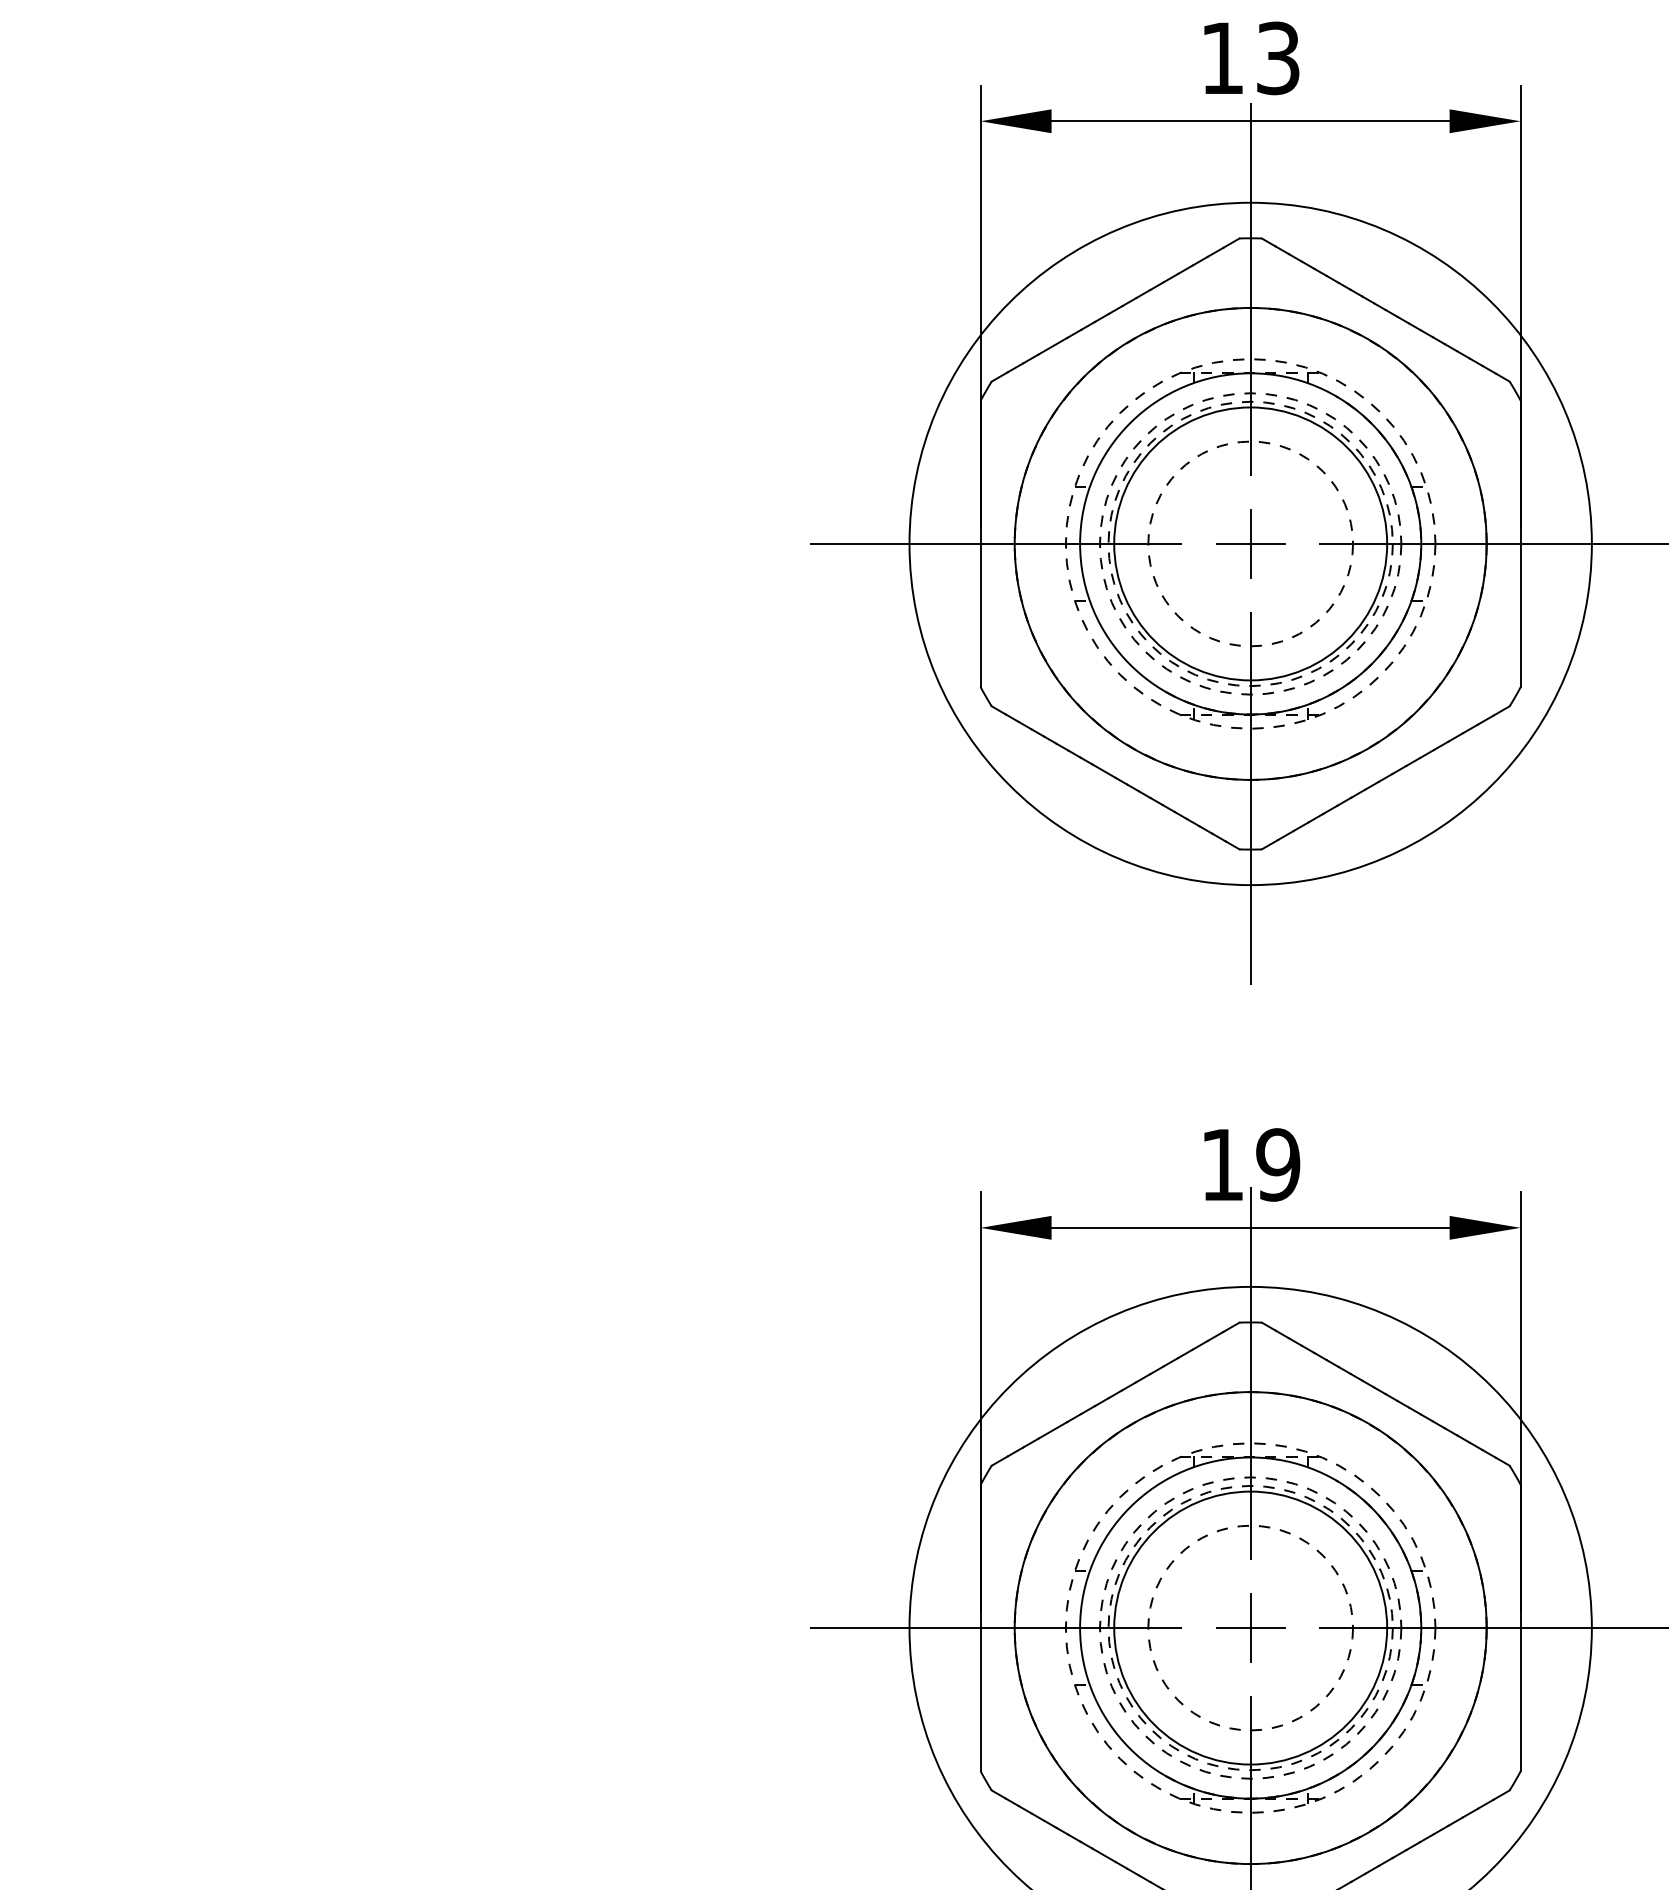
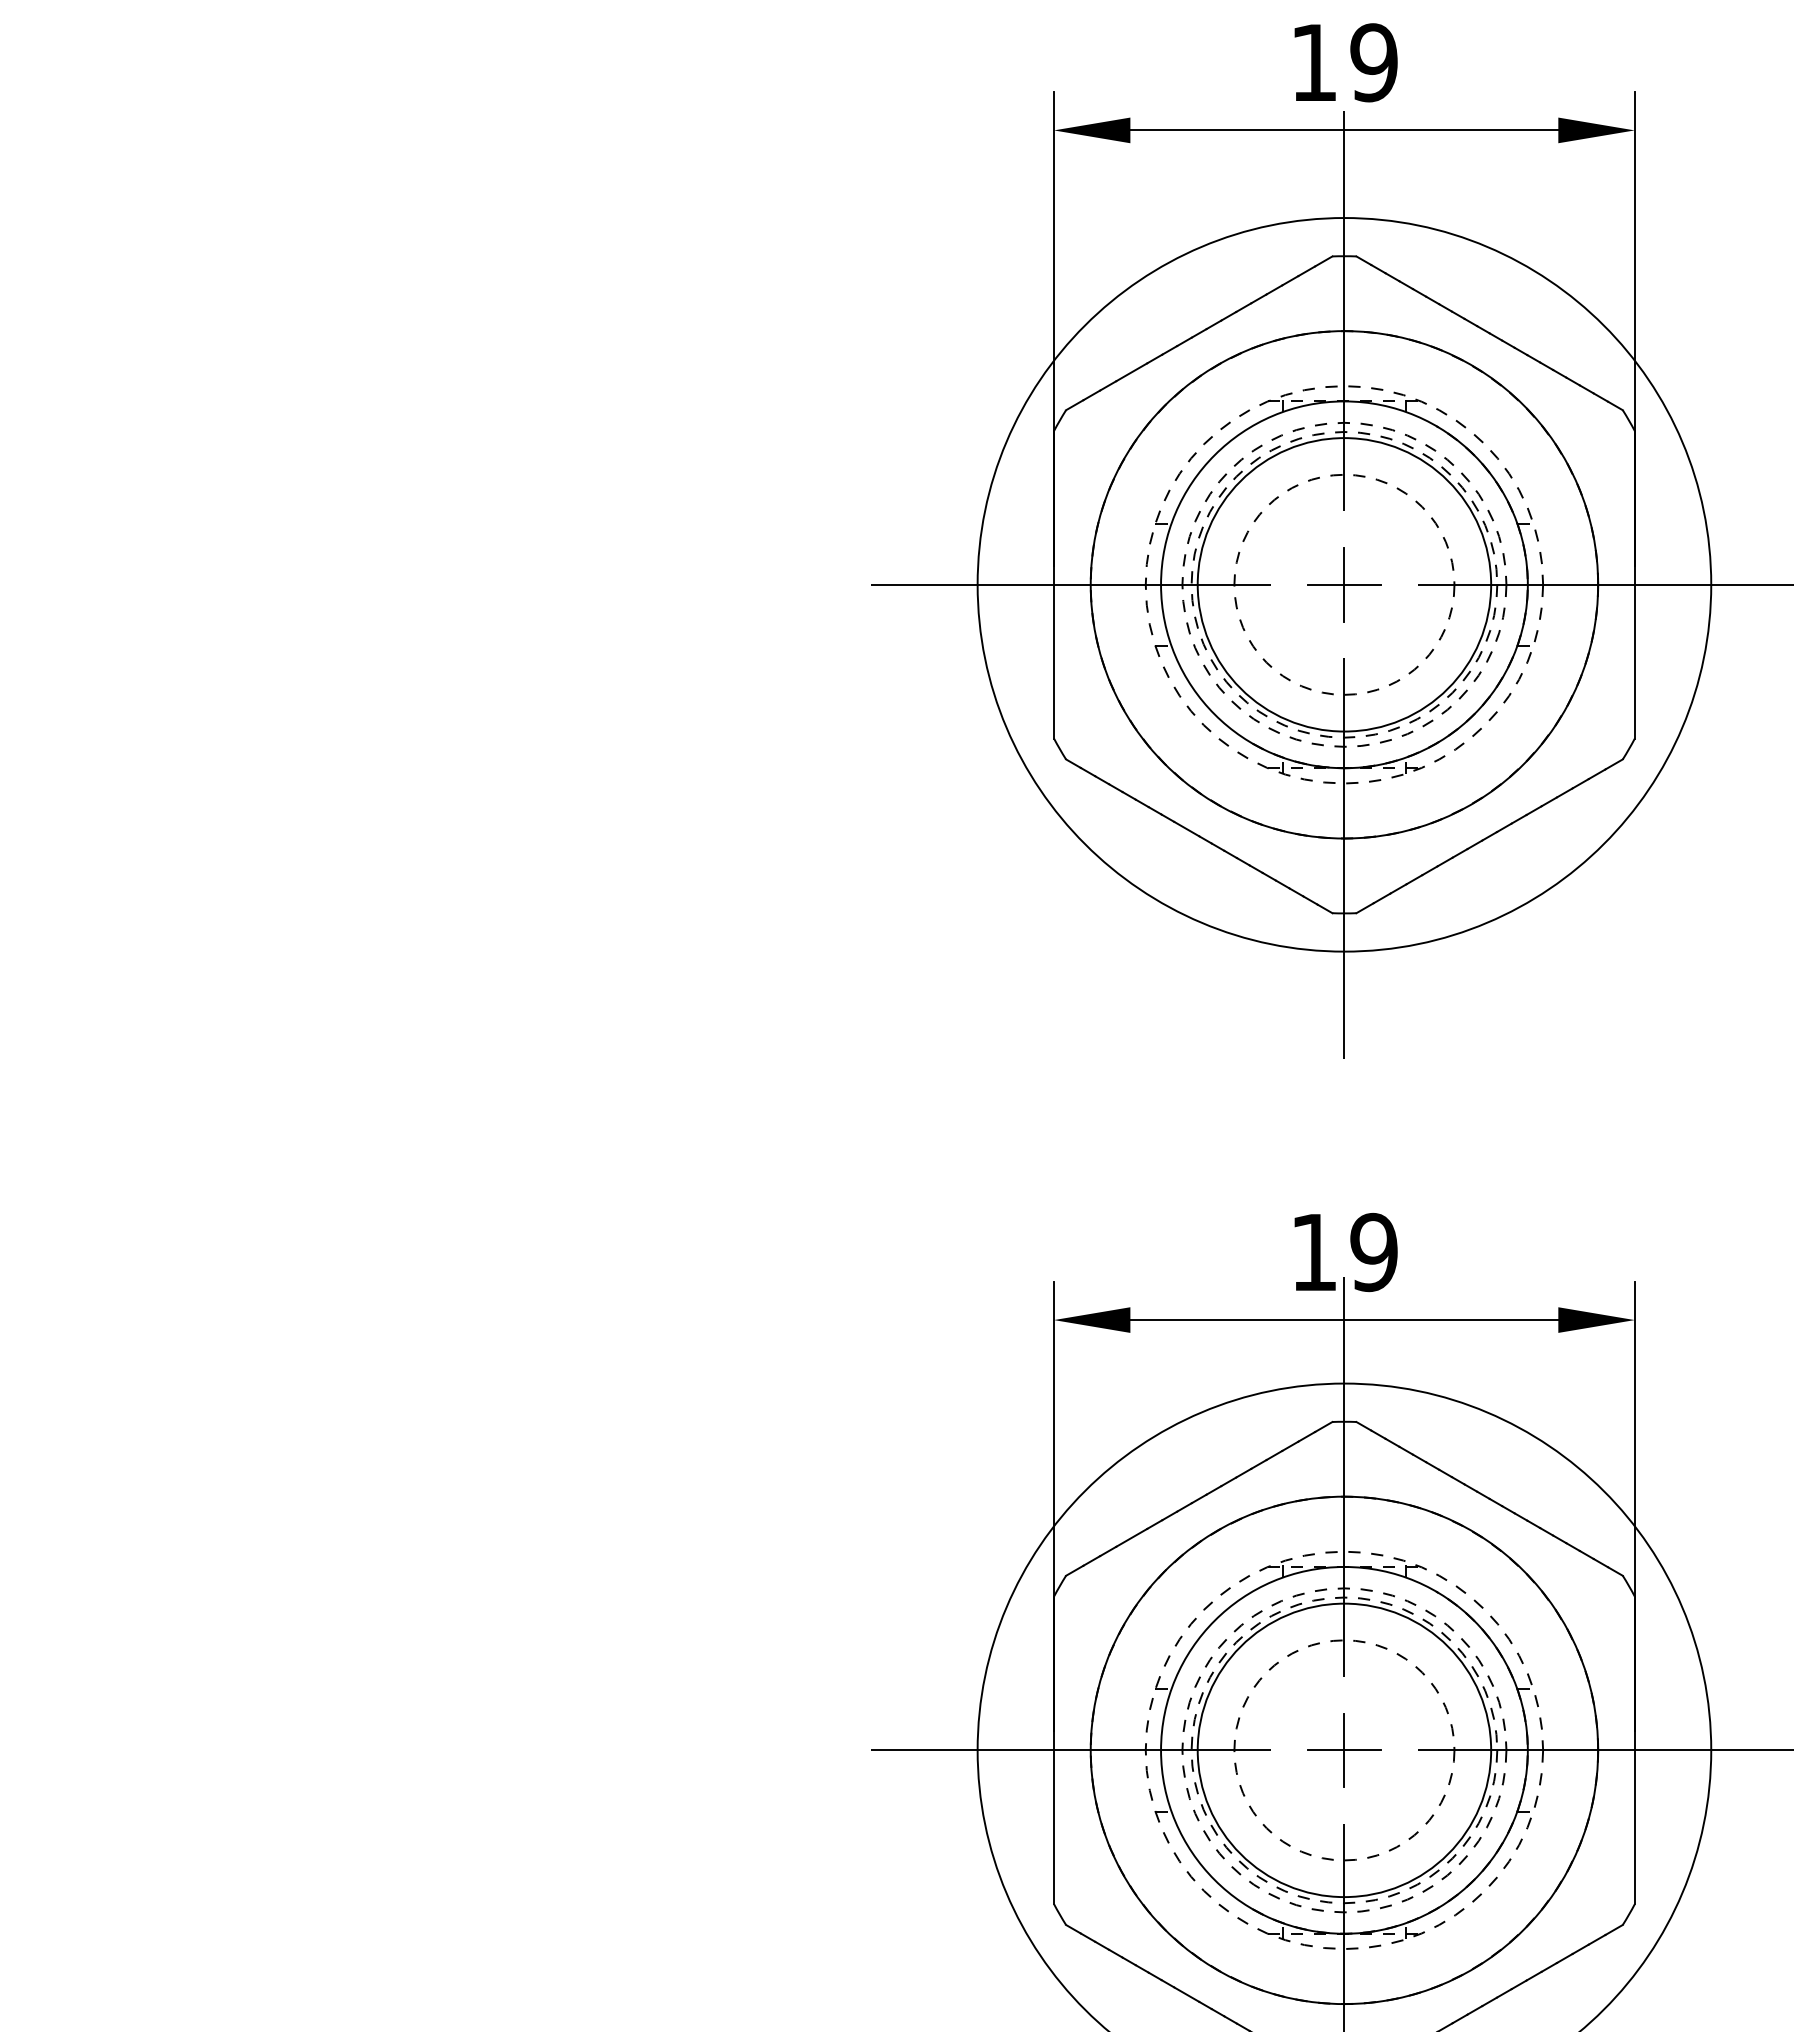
text: (1278, 58) -> (1374, 62), 13 -> 19

